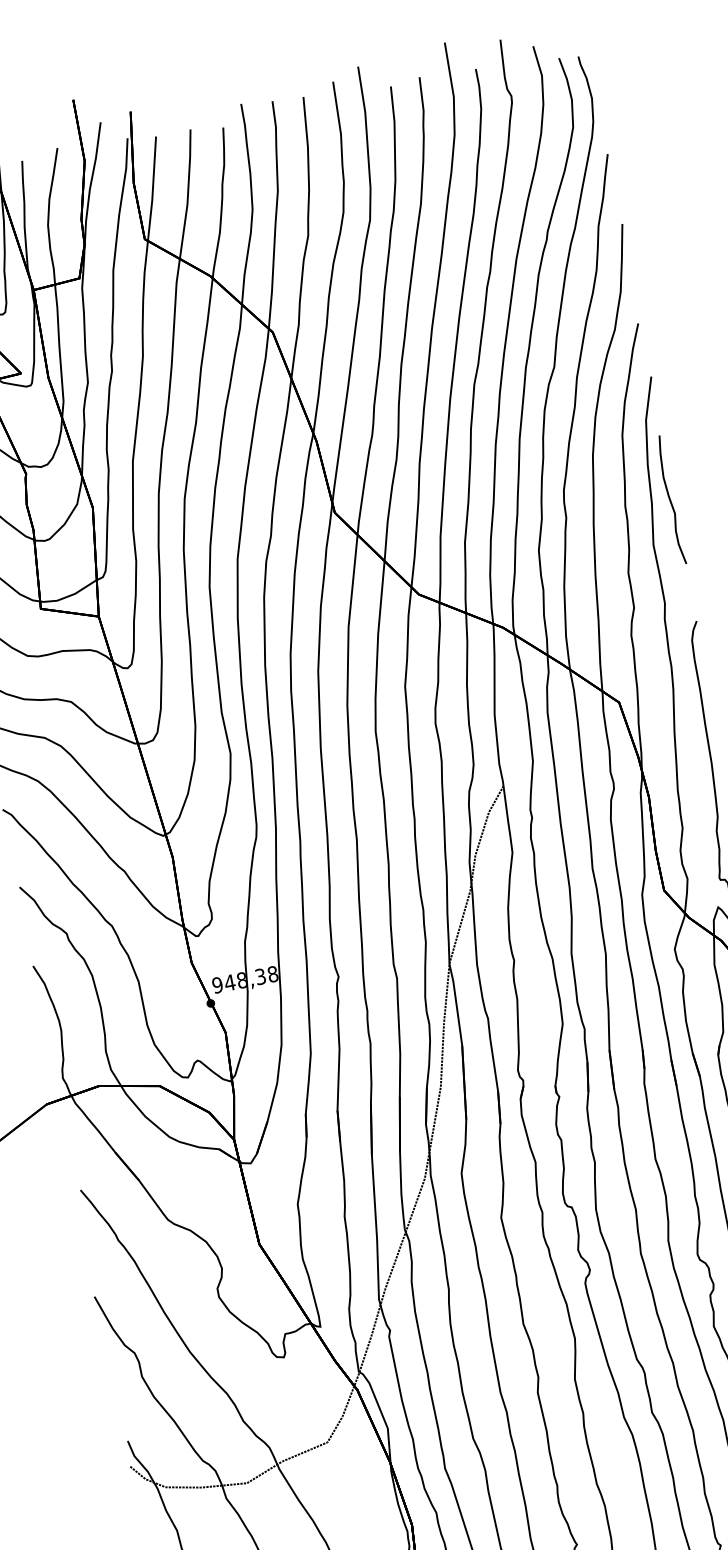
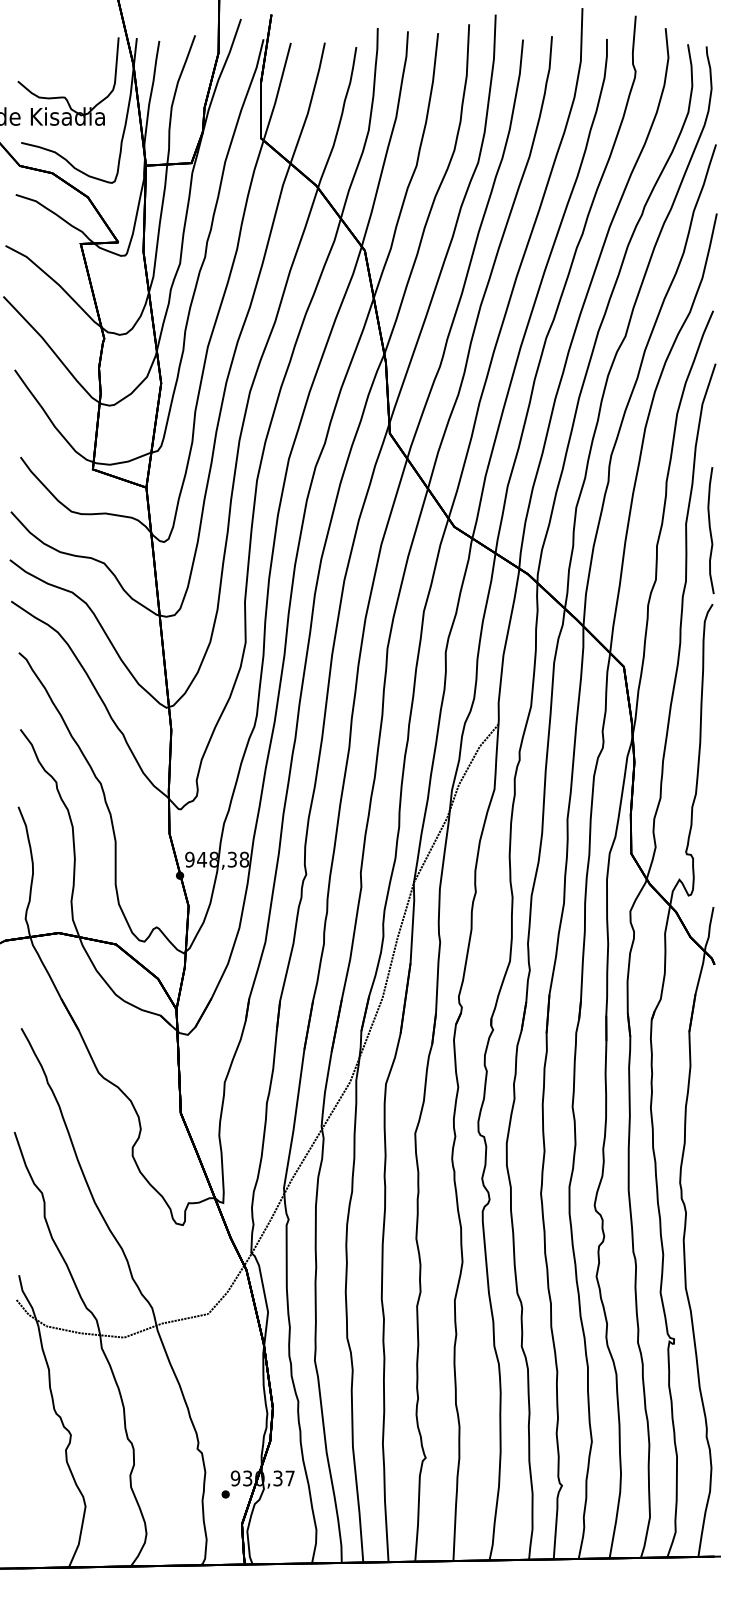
curve: (670, 500) -> (710, 530), moved

